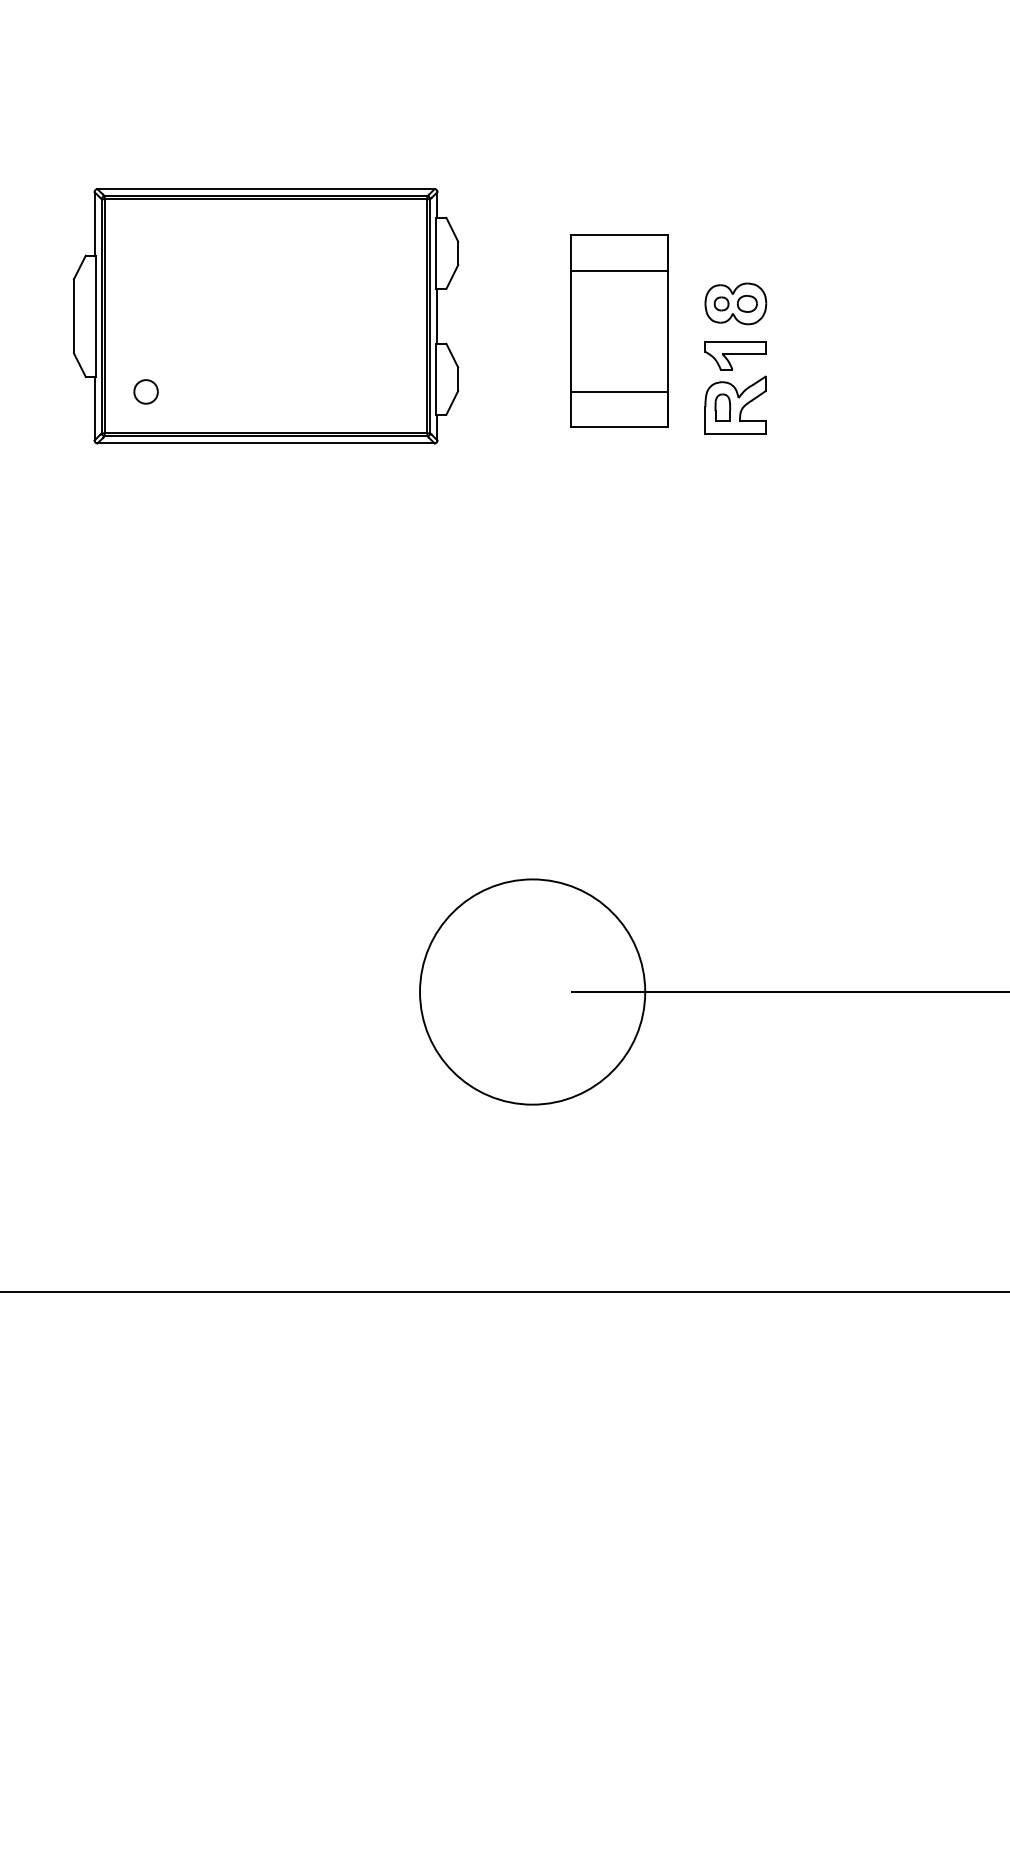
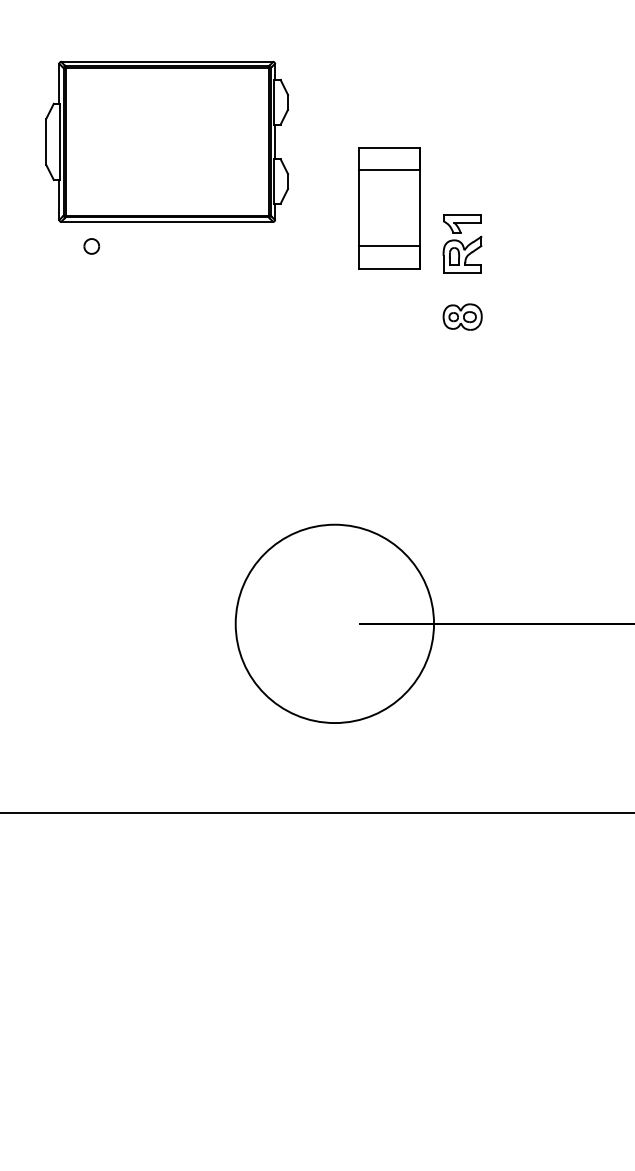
part: (735, 302) -> (462, 316), moved
part: (266, 315) -> (167, 141), moved
circle: (532, 991) -> (334, 623), size x1.4

